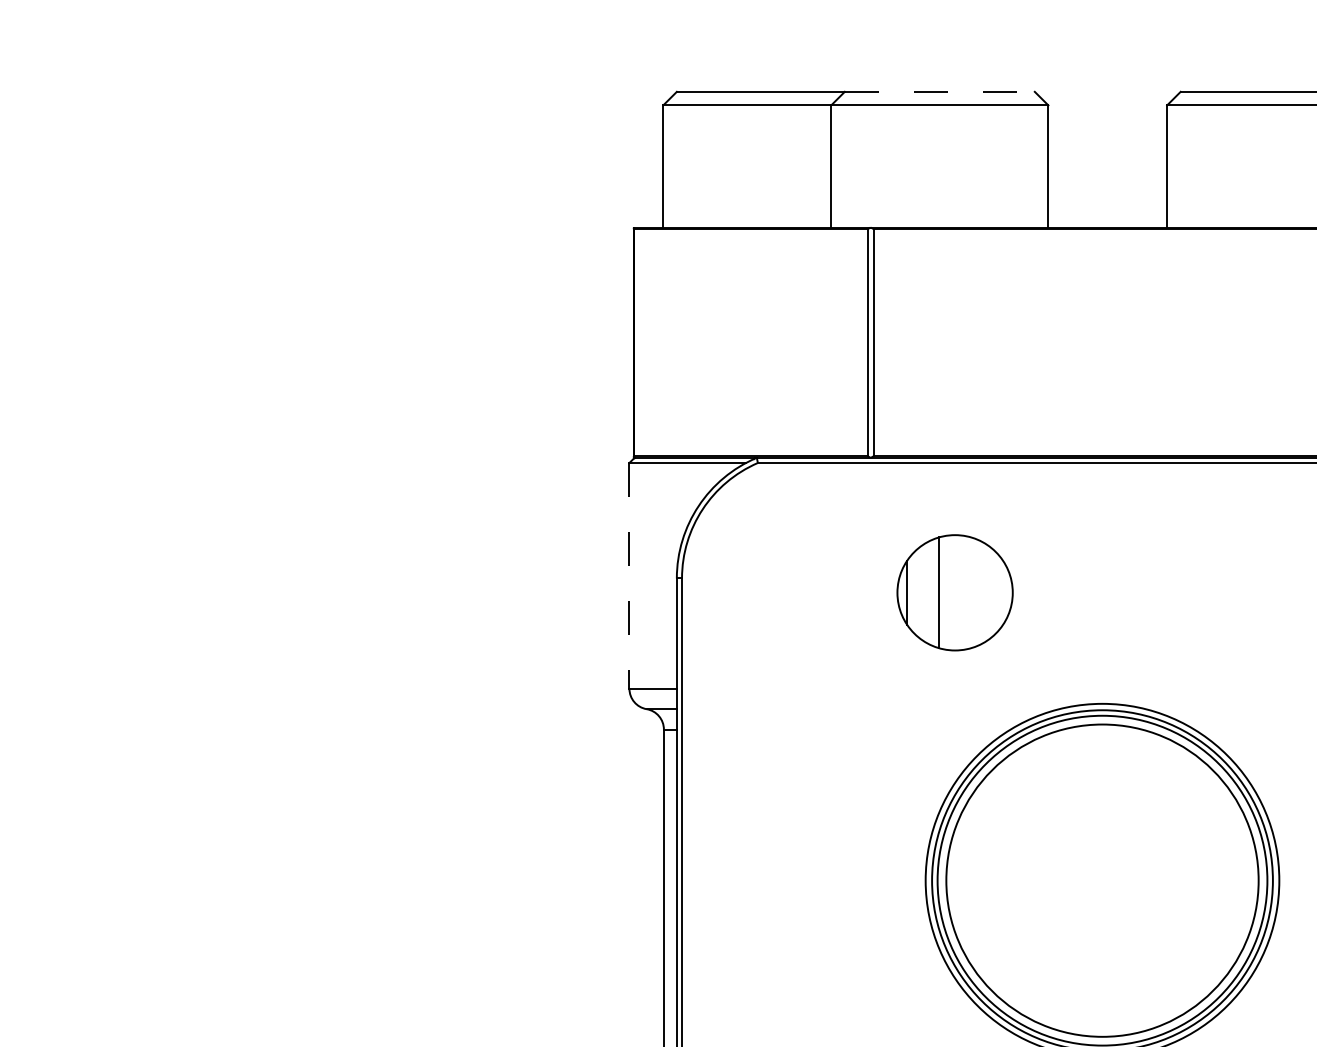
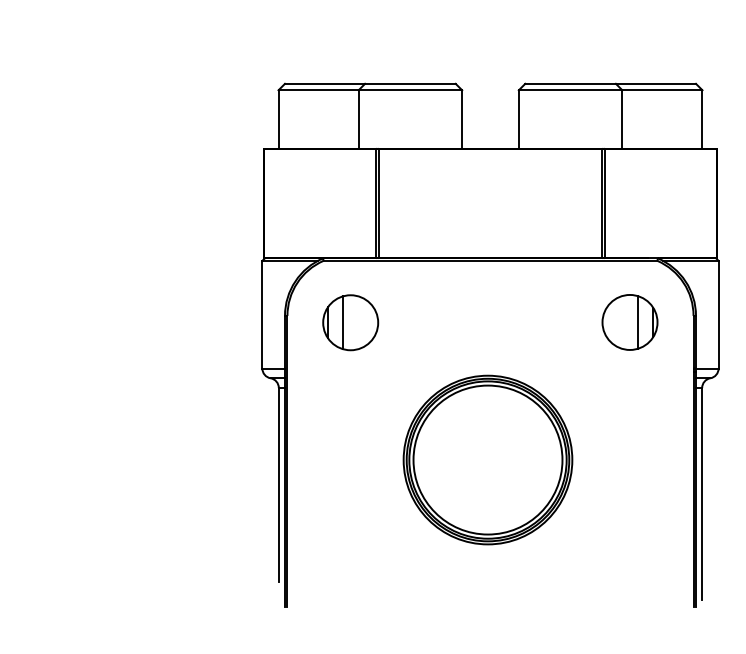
line: (940, 91) -> (410, 83), dashed -> solid
line: (629, 575) -> (262, 314), dashed -> solid
part: (954, 592) -> (350, 322), moved

